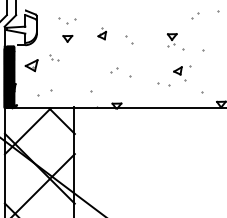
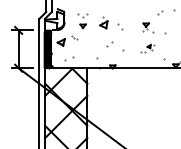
part: (101, 34) -> (103, 23), size x1.6
part: (119, 72) -> (114, 46), size x1.4
part: (174, 75) -> (147, 48), size x0.7

